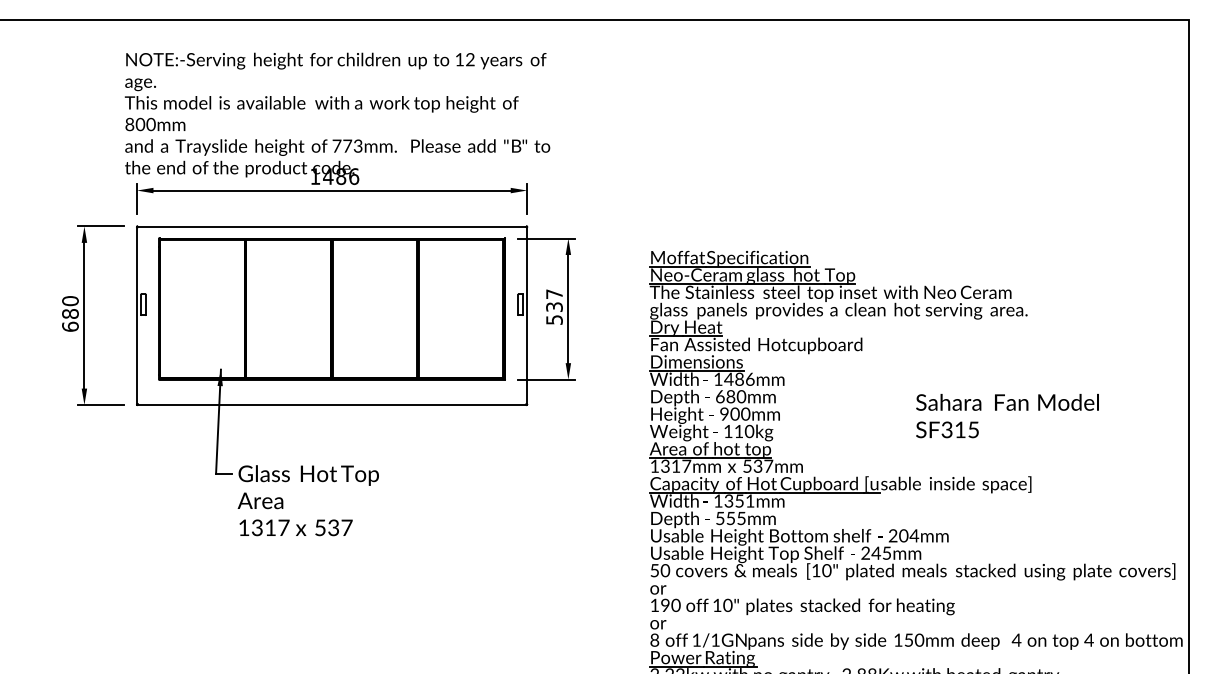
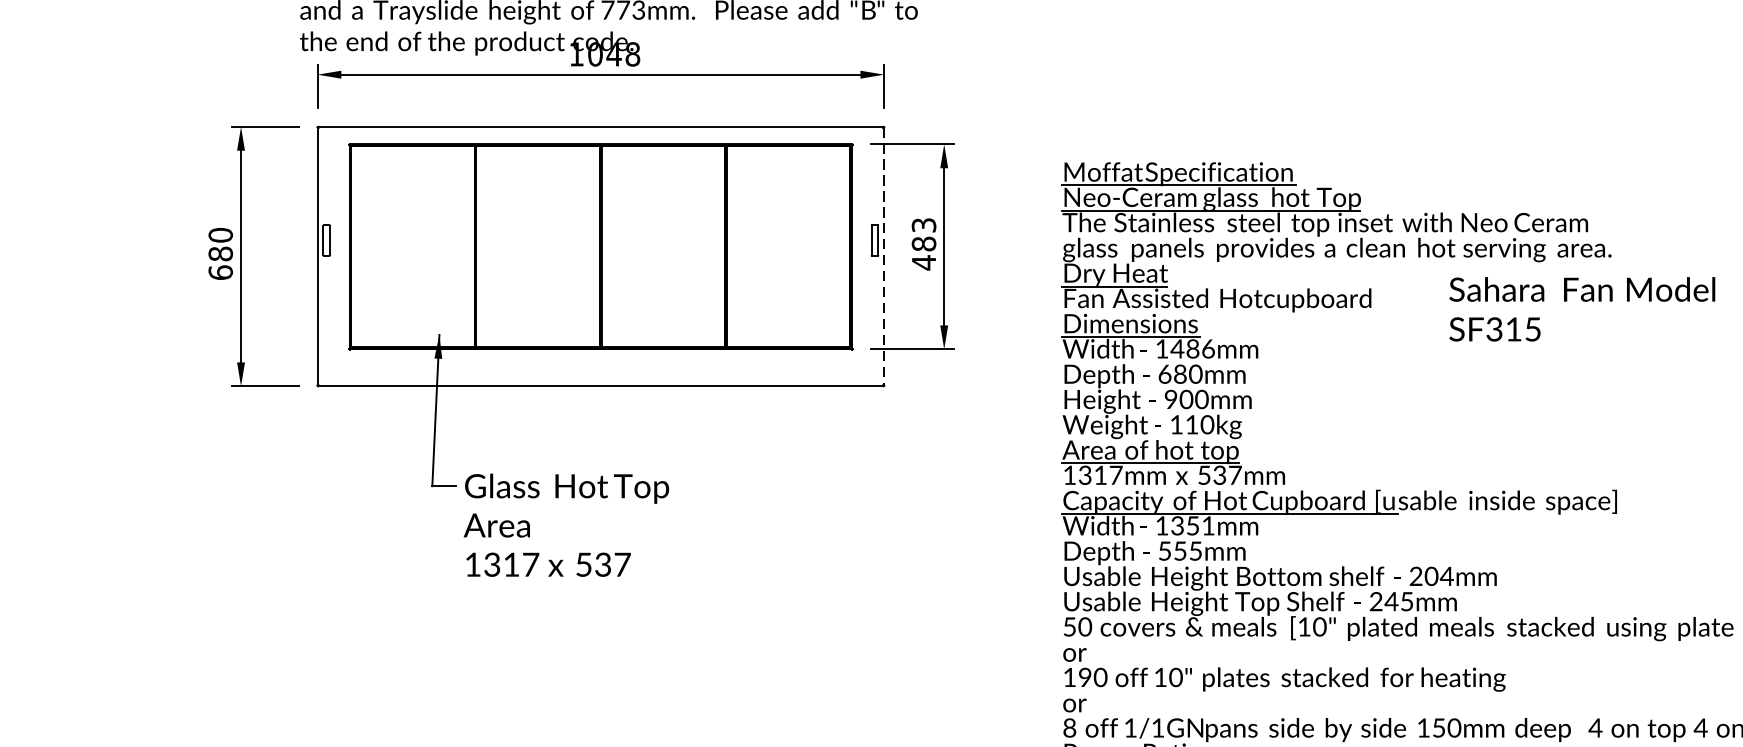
text: (341, 176) -> (614, 54), 1486 -> 1048
text: (554, 307) -> (924, 244), 537 -> 483
line: (527, 315) -> (884, 256), solid -> dashed
text: (1007, 416) -> (1582, 309), moved

